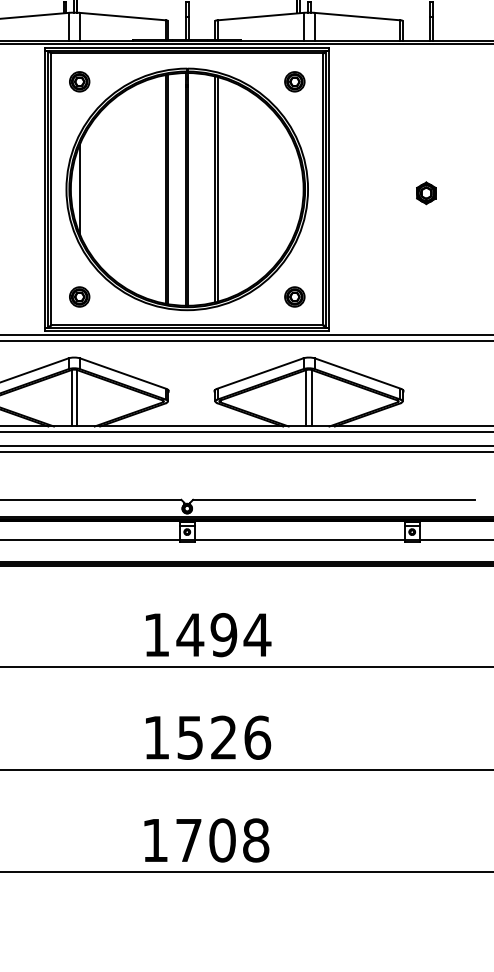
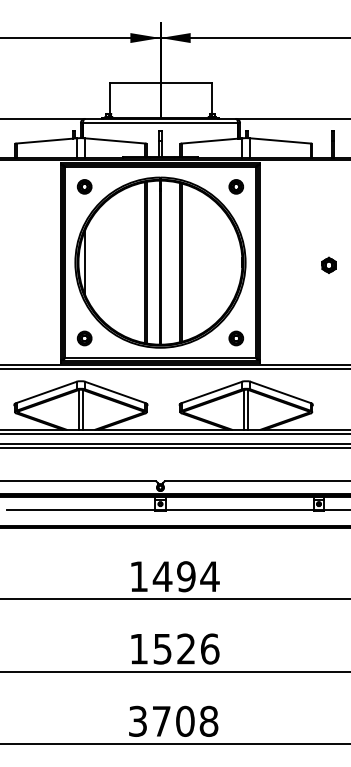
text: (154, 839) -> (137, 720), 1708 -> 3708

